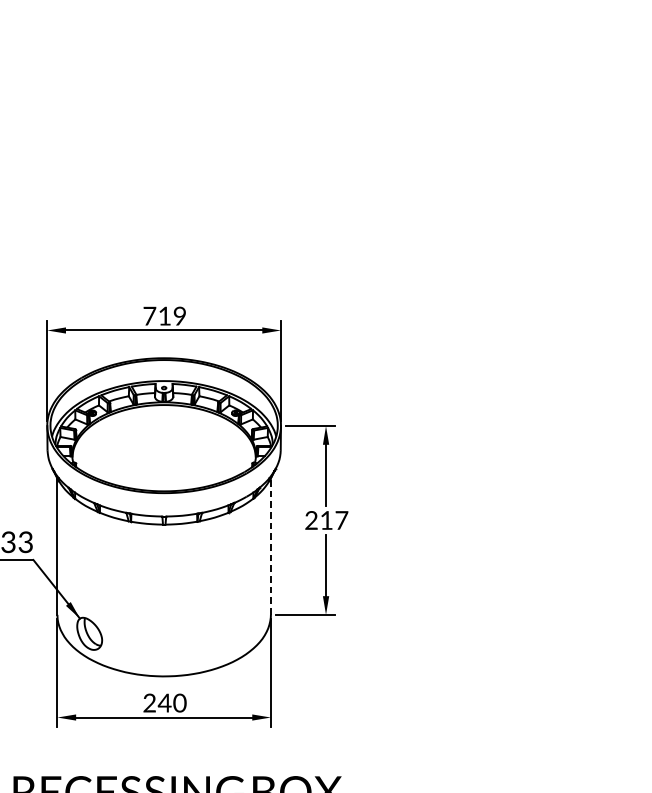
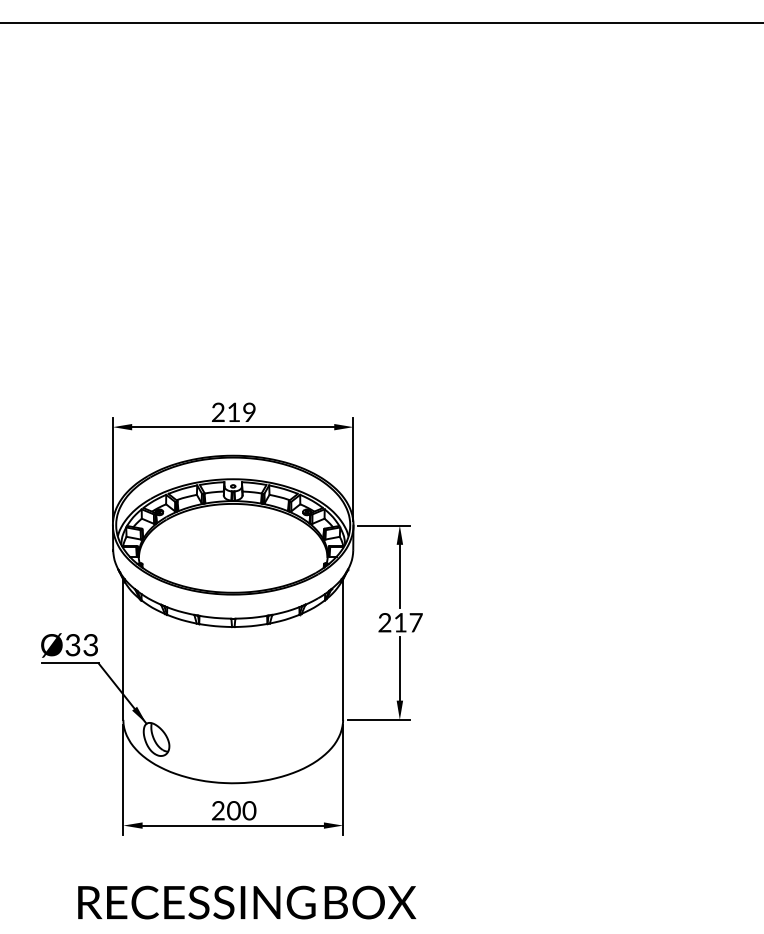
text: (149, 315) -> (218, 411), 719 -> 219
line: (271, 546) -> (343, 649), dashed -> solid
text: (164, 702) -> (233, 810), 240 -> 200

